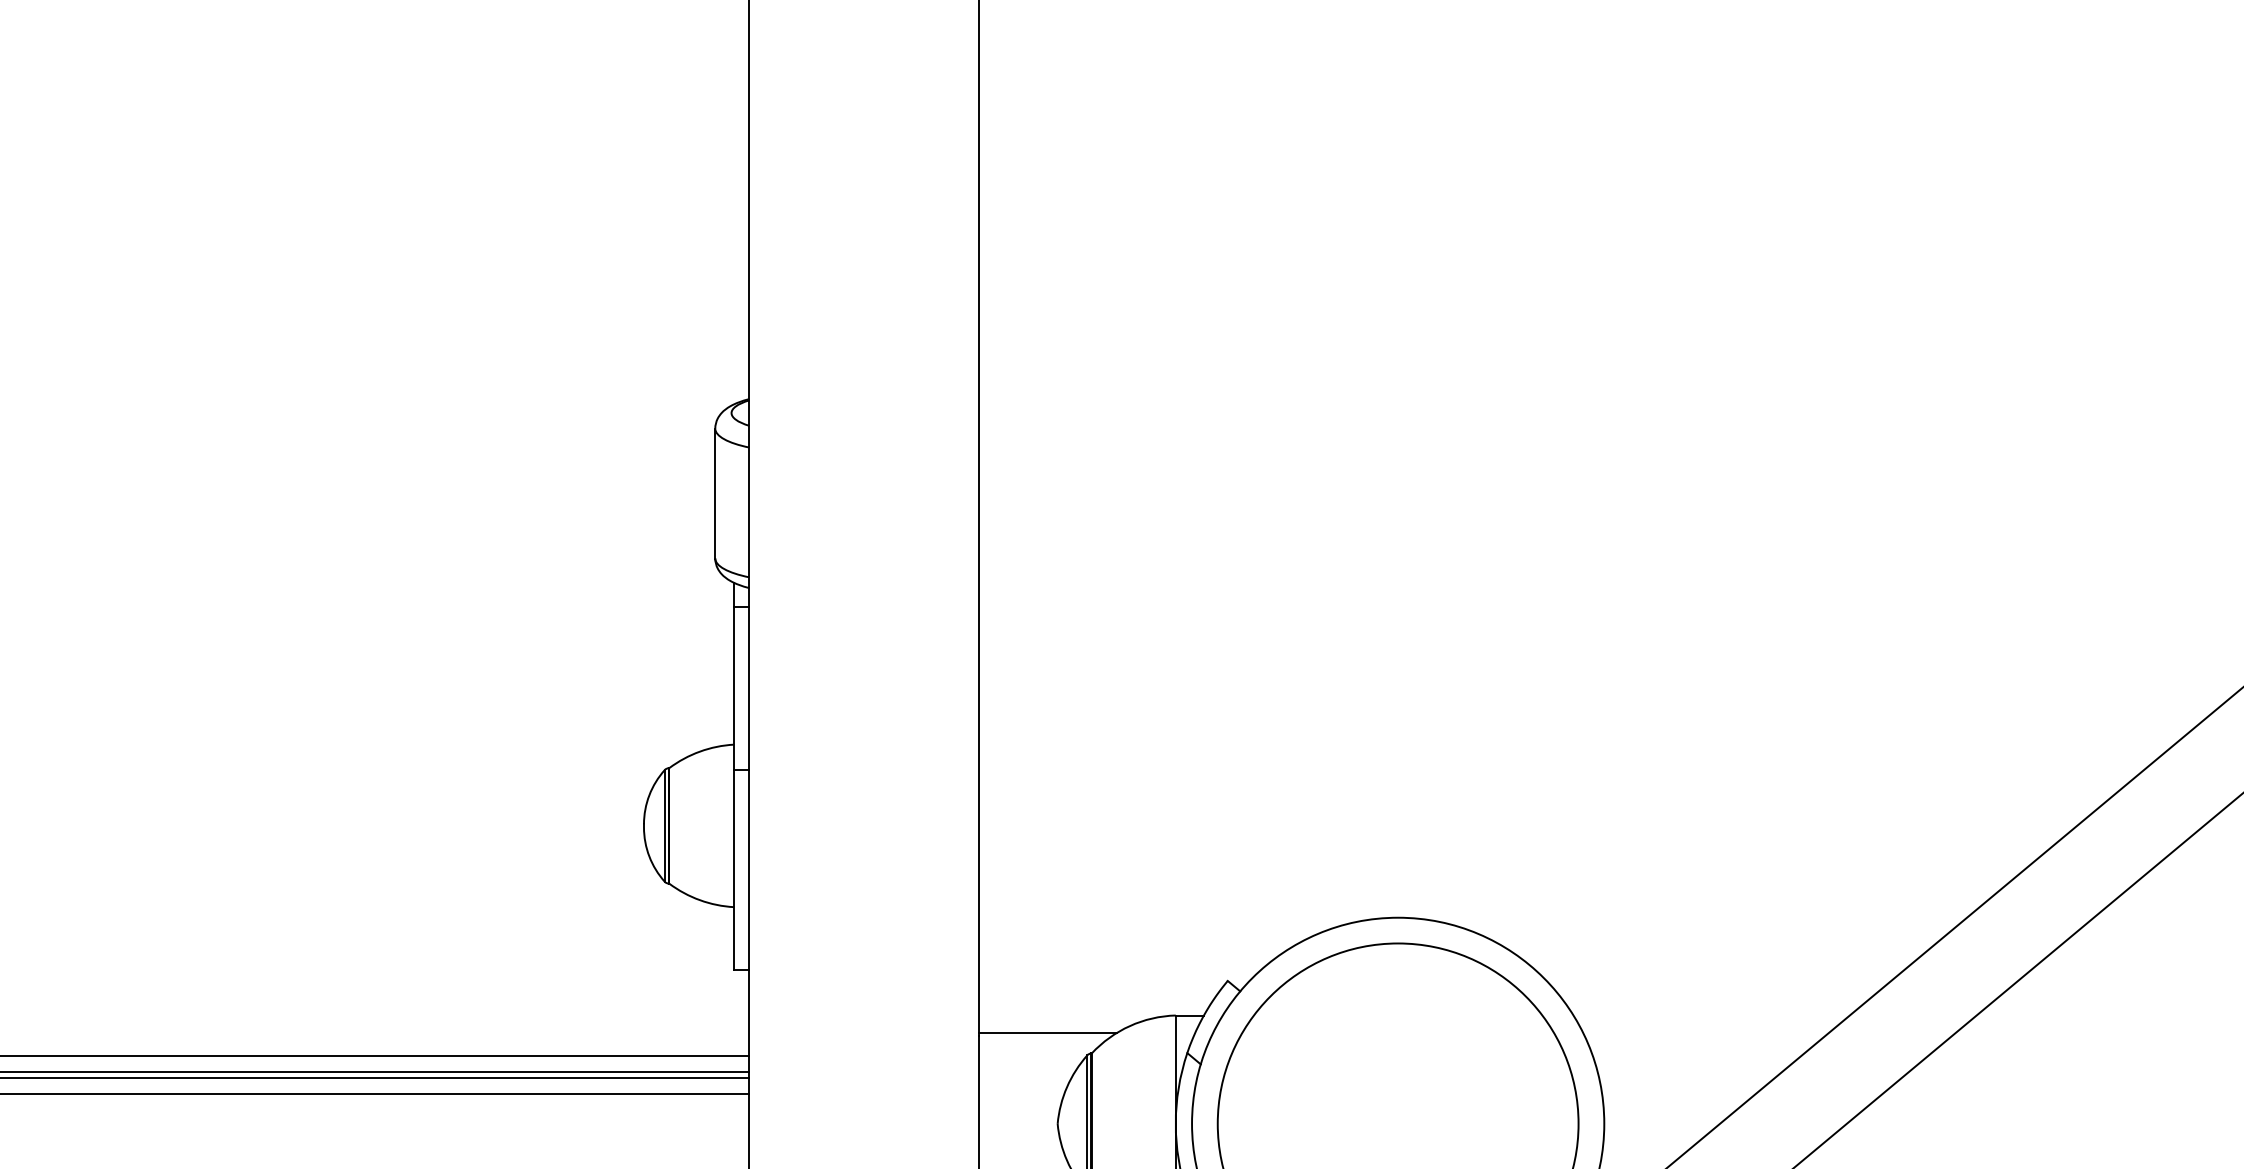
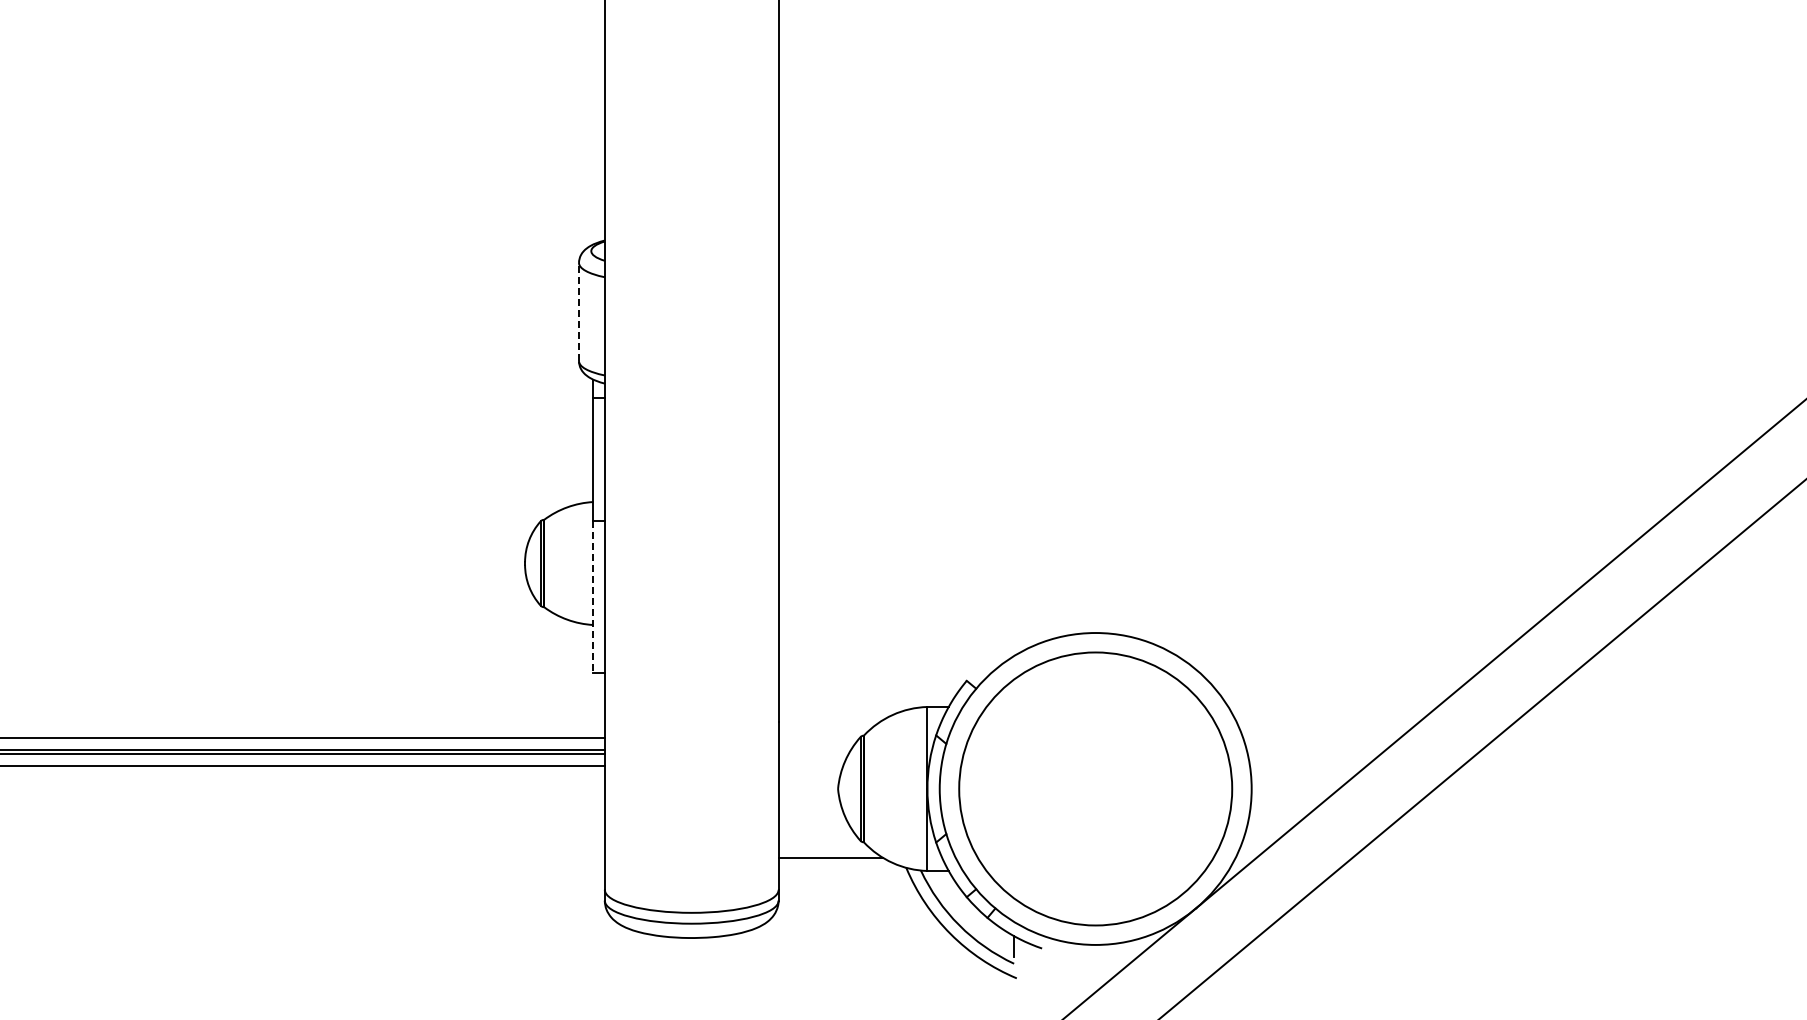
line: (715, 492) -> (579, 311), solid -> dashed
line: (734, 869) -> (593, 596), solid -> dashed
line: (1047, 1032) -> (830, 719), removed

